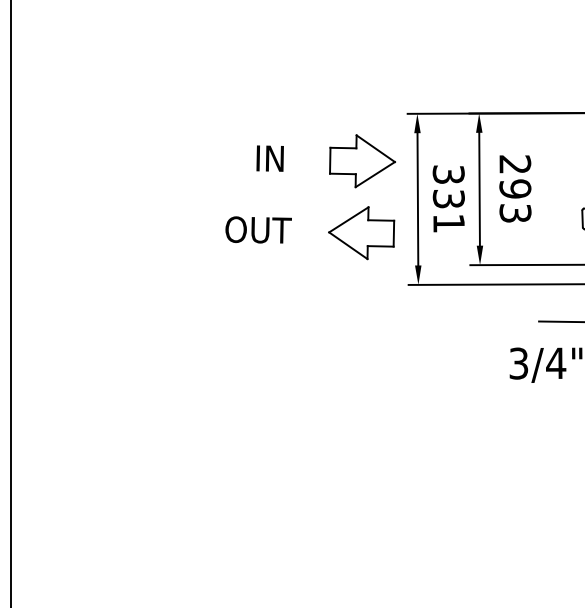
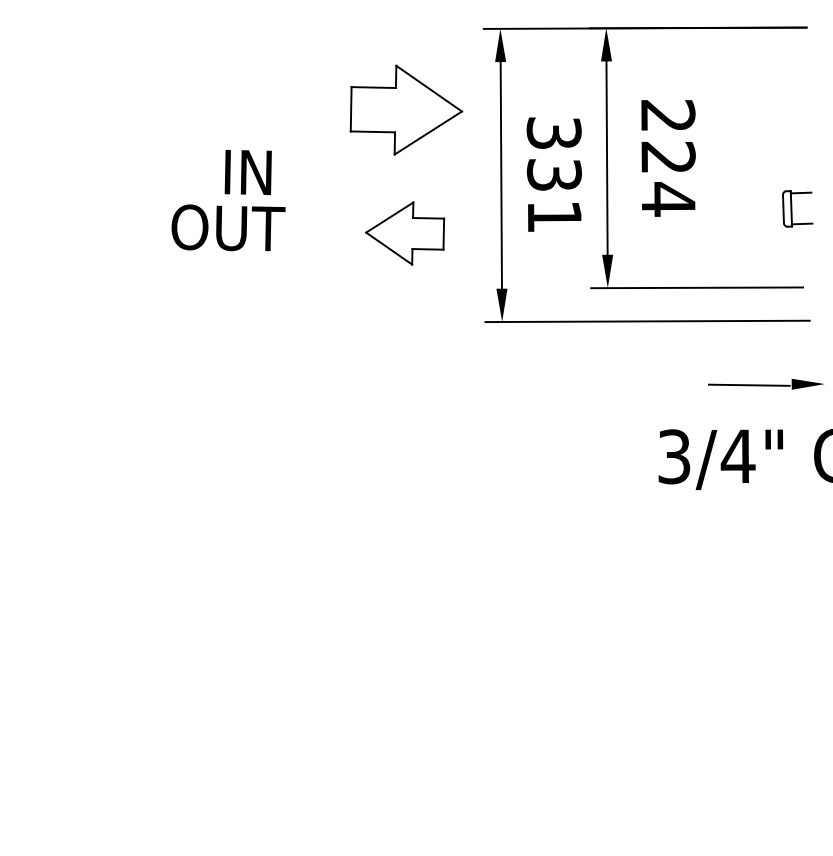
text: (269, 158) -> (247, 172), moved
text: (515, 201) -> (668, 179), 293 -> 224
part: (361, 233) -> (404, 233), size x0.7

